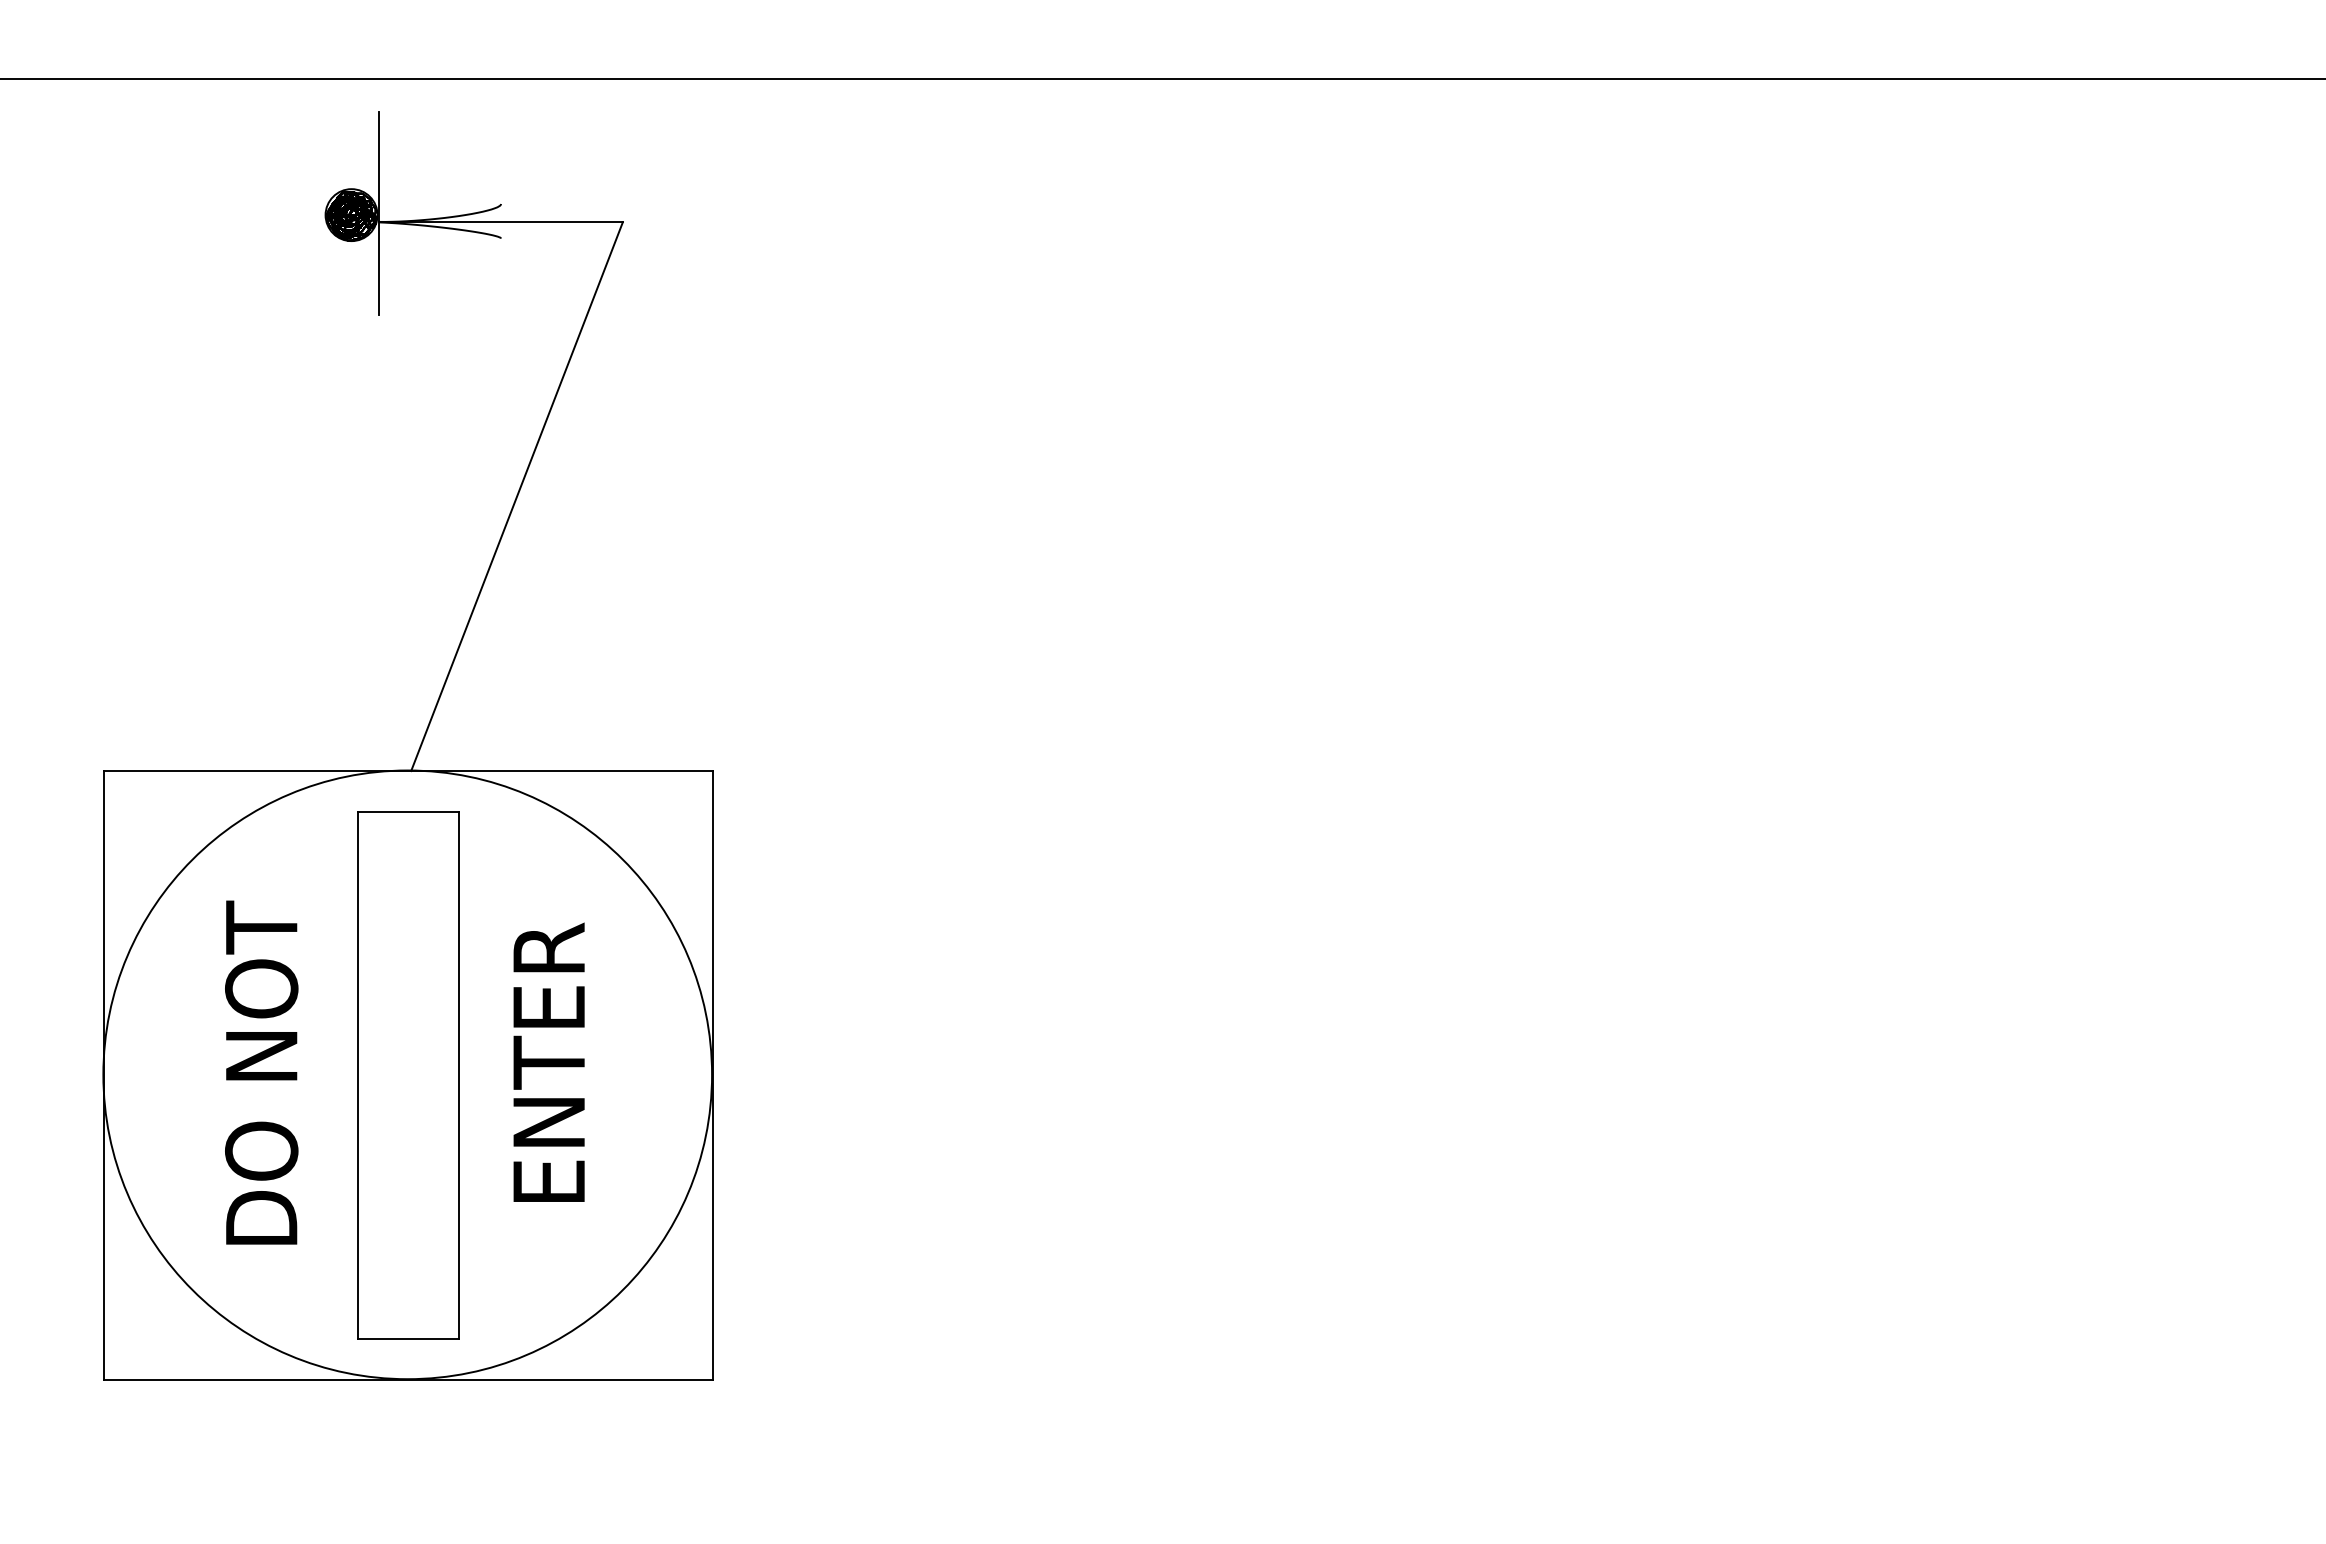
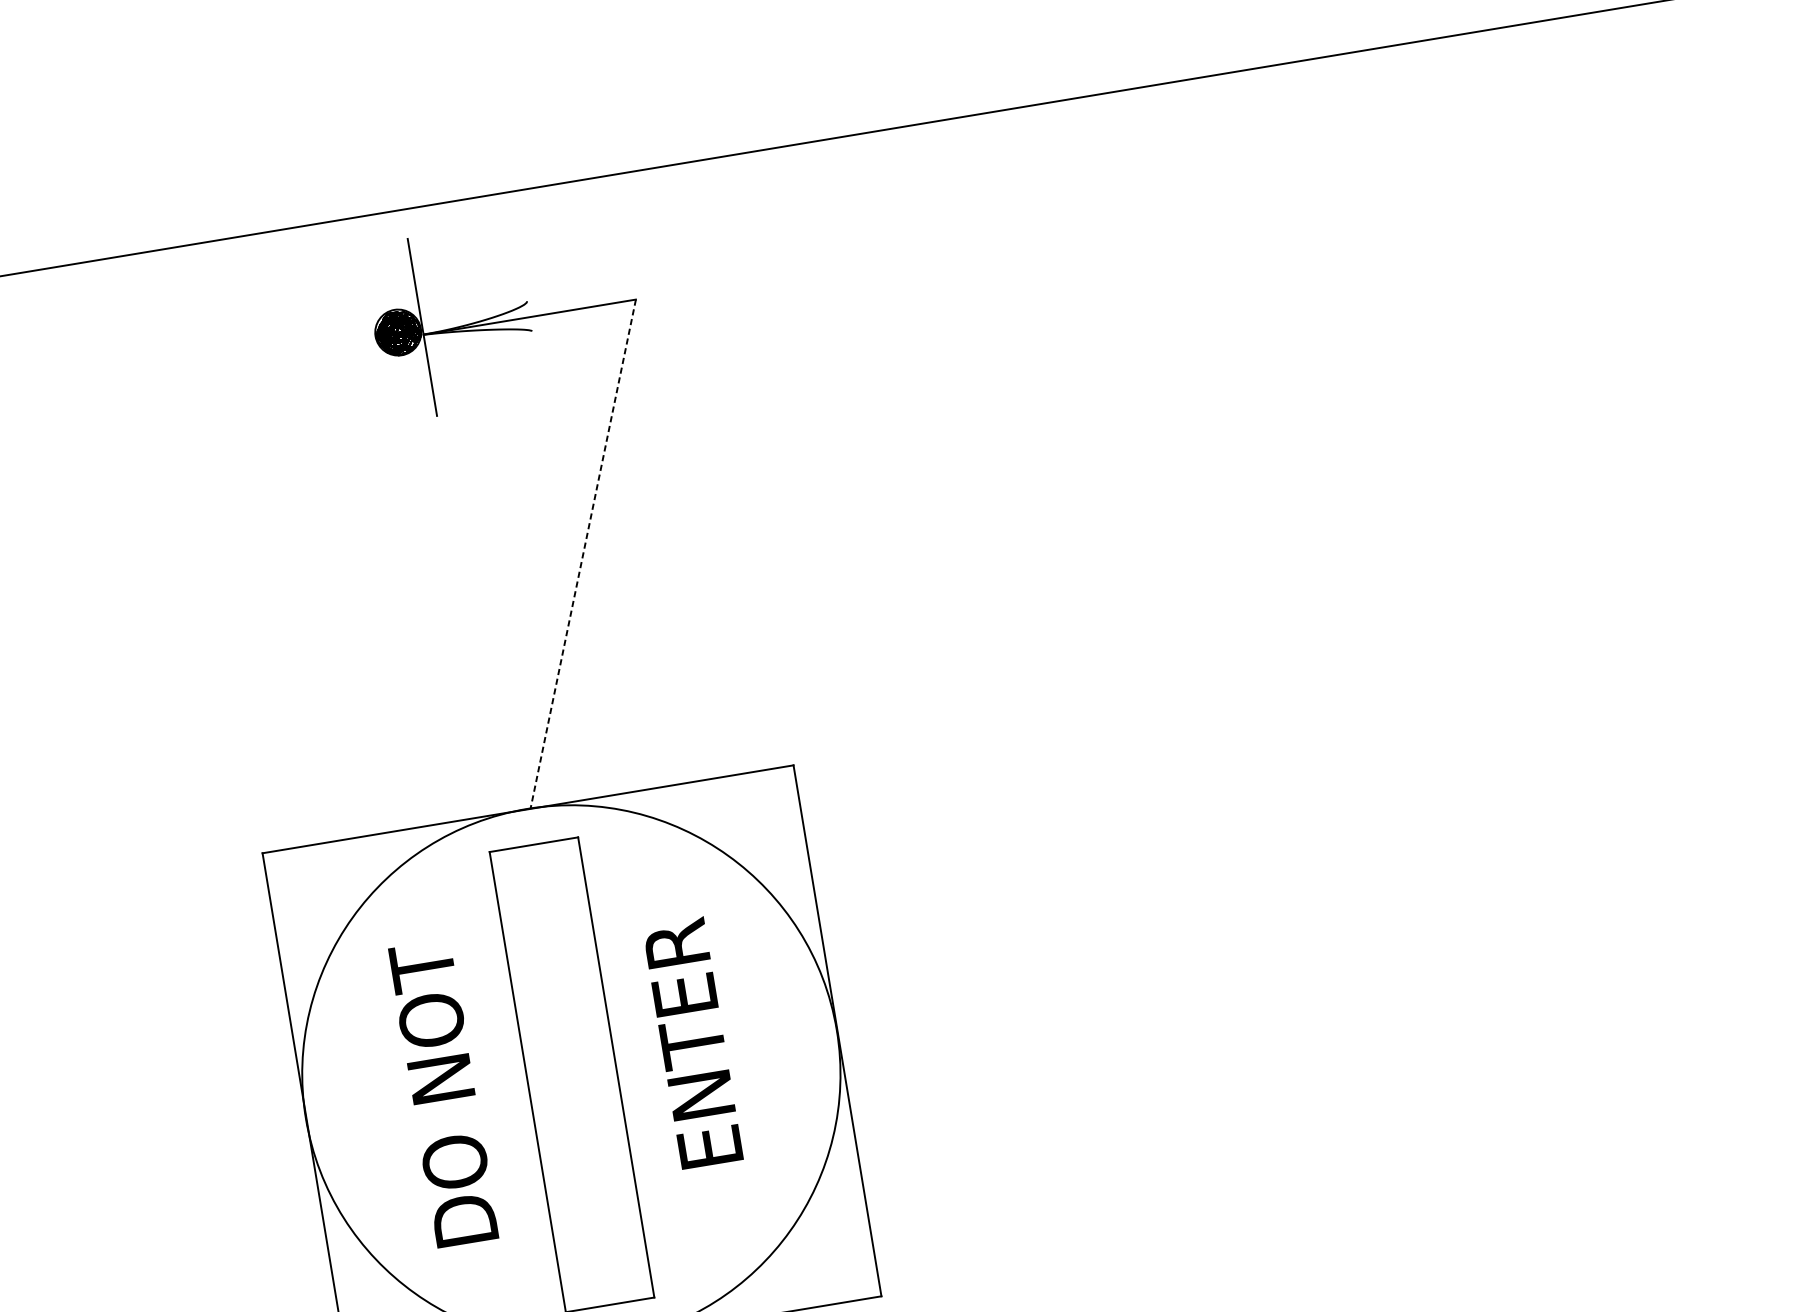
line: (516, 497) -> (582, 555), solid -> dashed

